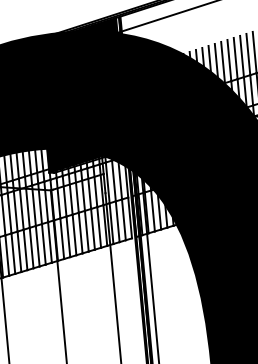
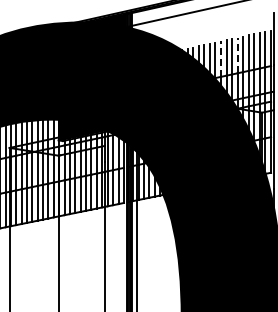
line: (248, 54) -> (237, 55), solid -> dashed
line: (228, 60) -> (220, 59), solid -> dashed

